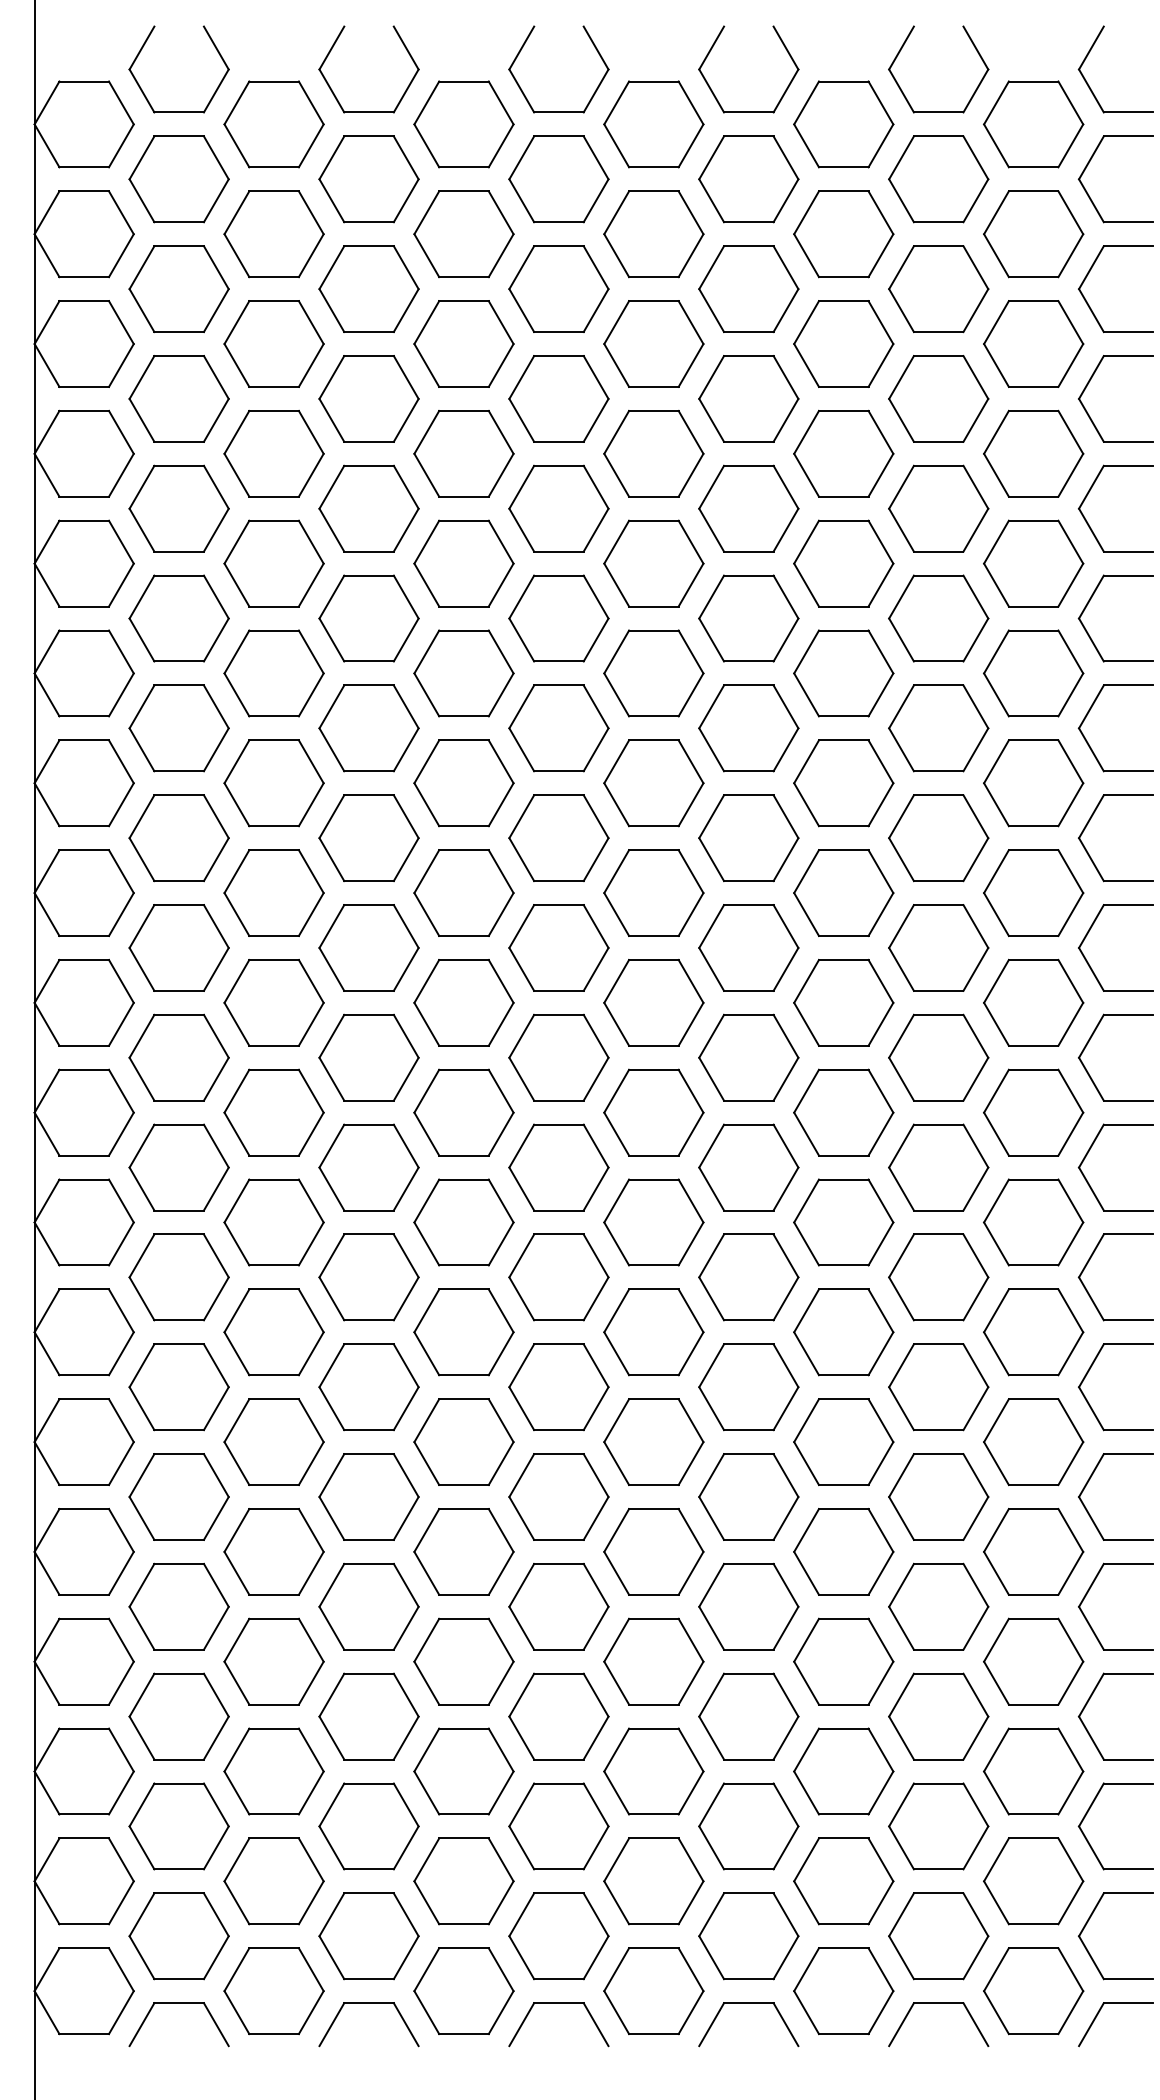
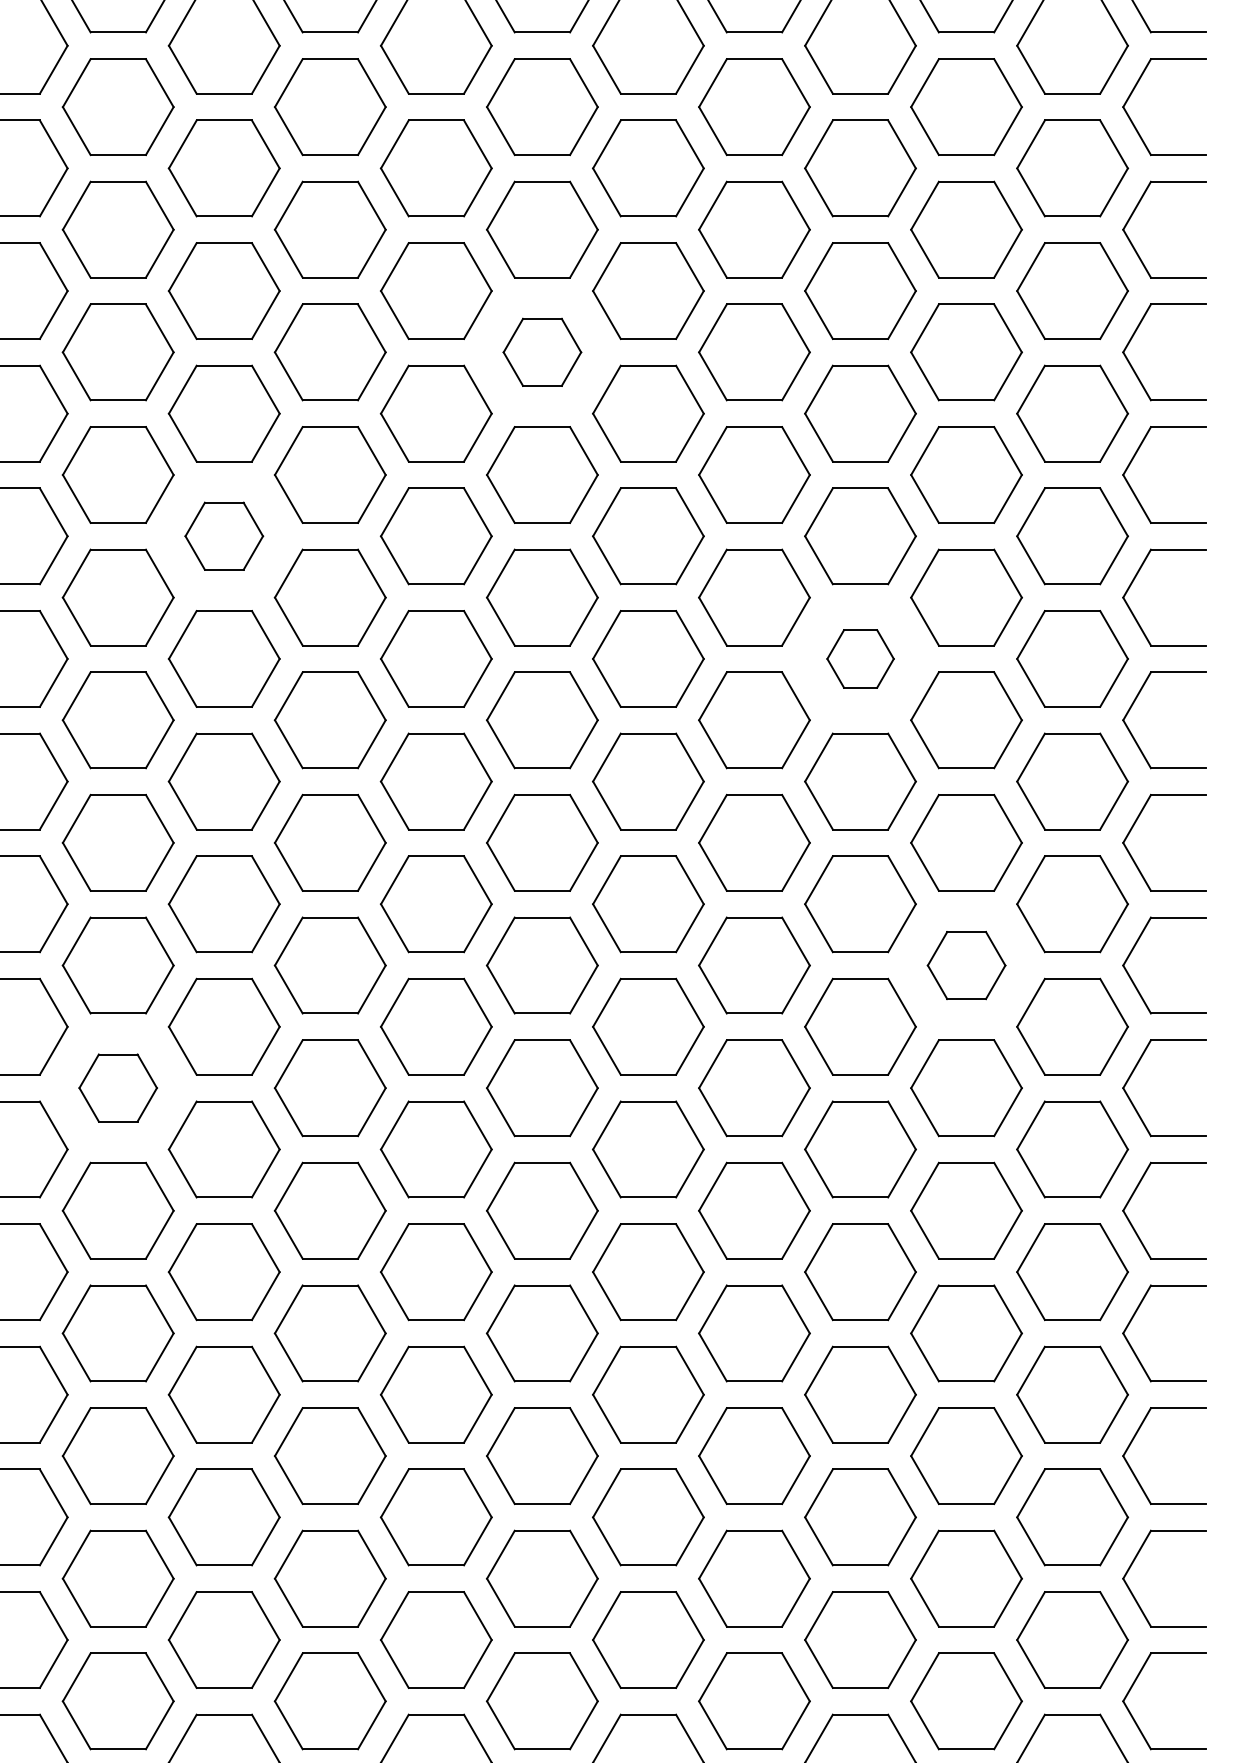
part: (558, 398) -> (541, 351), size x0.7
part: (273, 563) -> (223, 536), size x0.7
part: (843, 673) -> (860, 658), size x0.6
part: (938, 947) -> (966, 965), size x0.7
part: (178, 1057) -> (117, 1087), size x0.7

